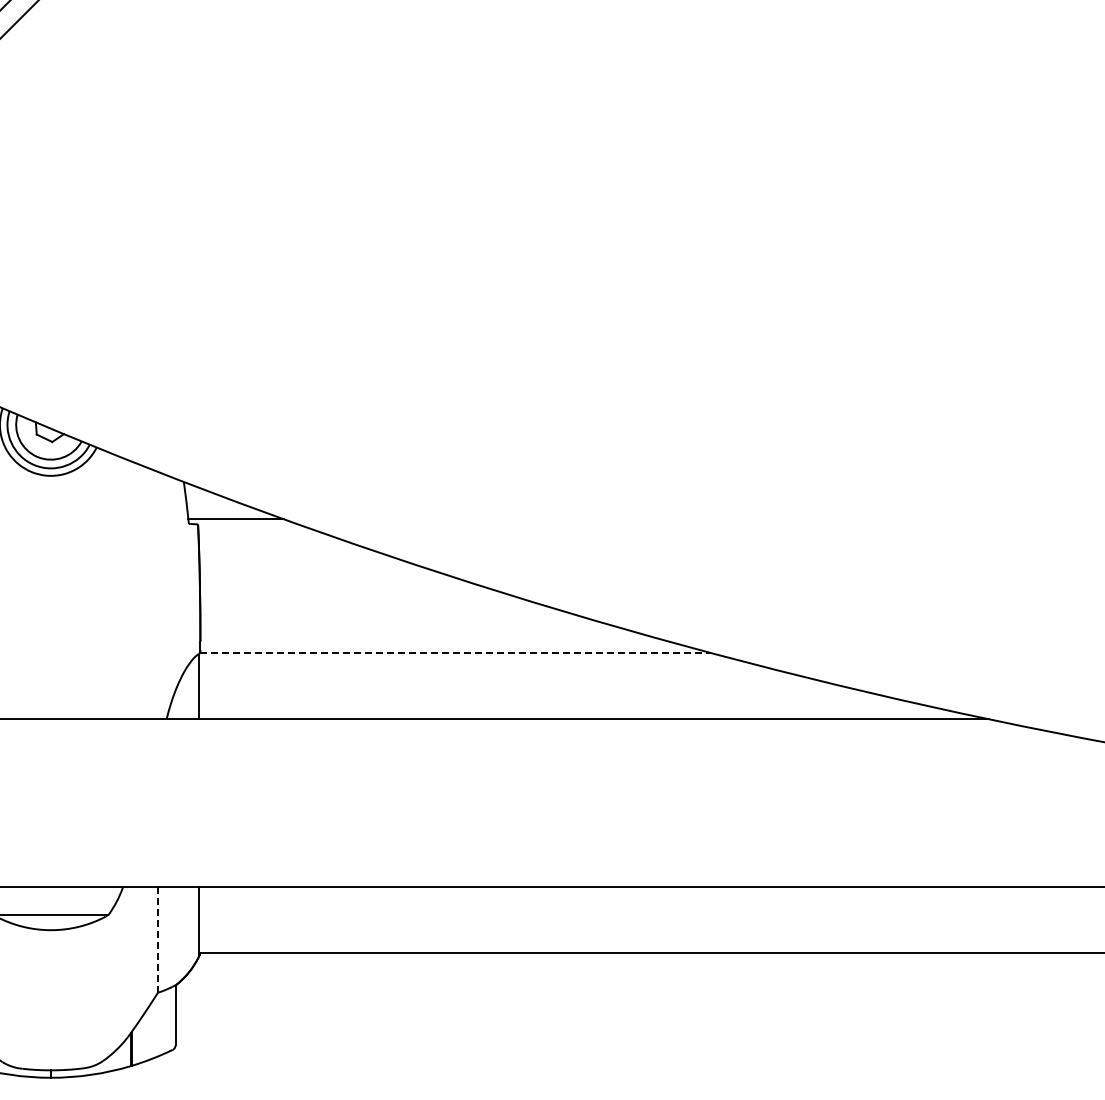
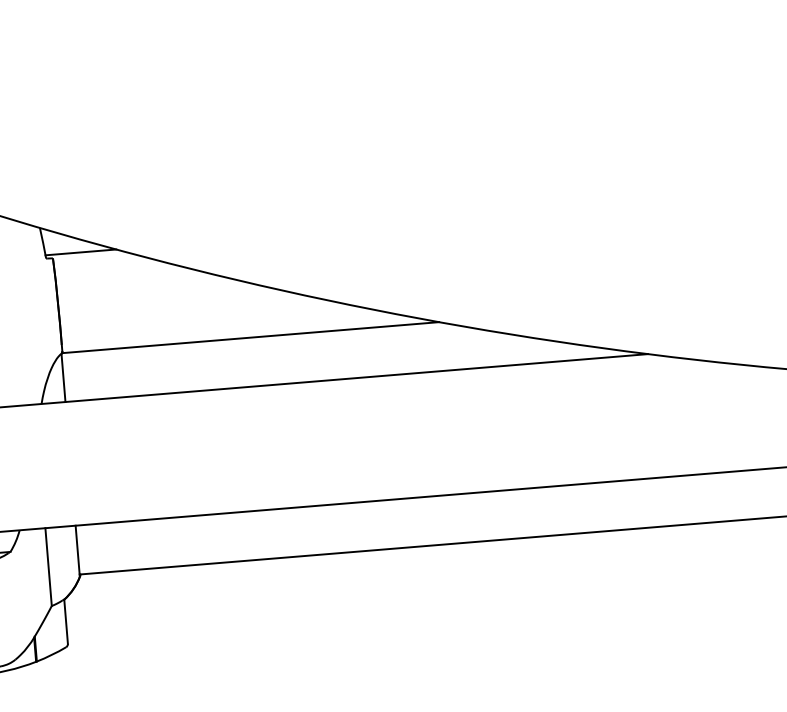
line: (455, 653) -> (250, 337), dashed -> solid
line: (157, 939) -> (48, 566), dashed -> solid

